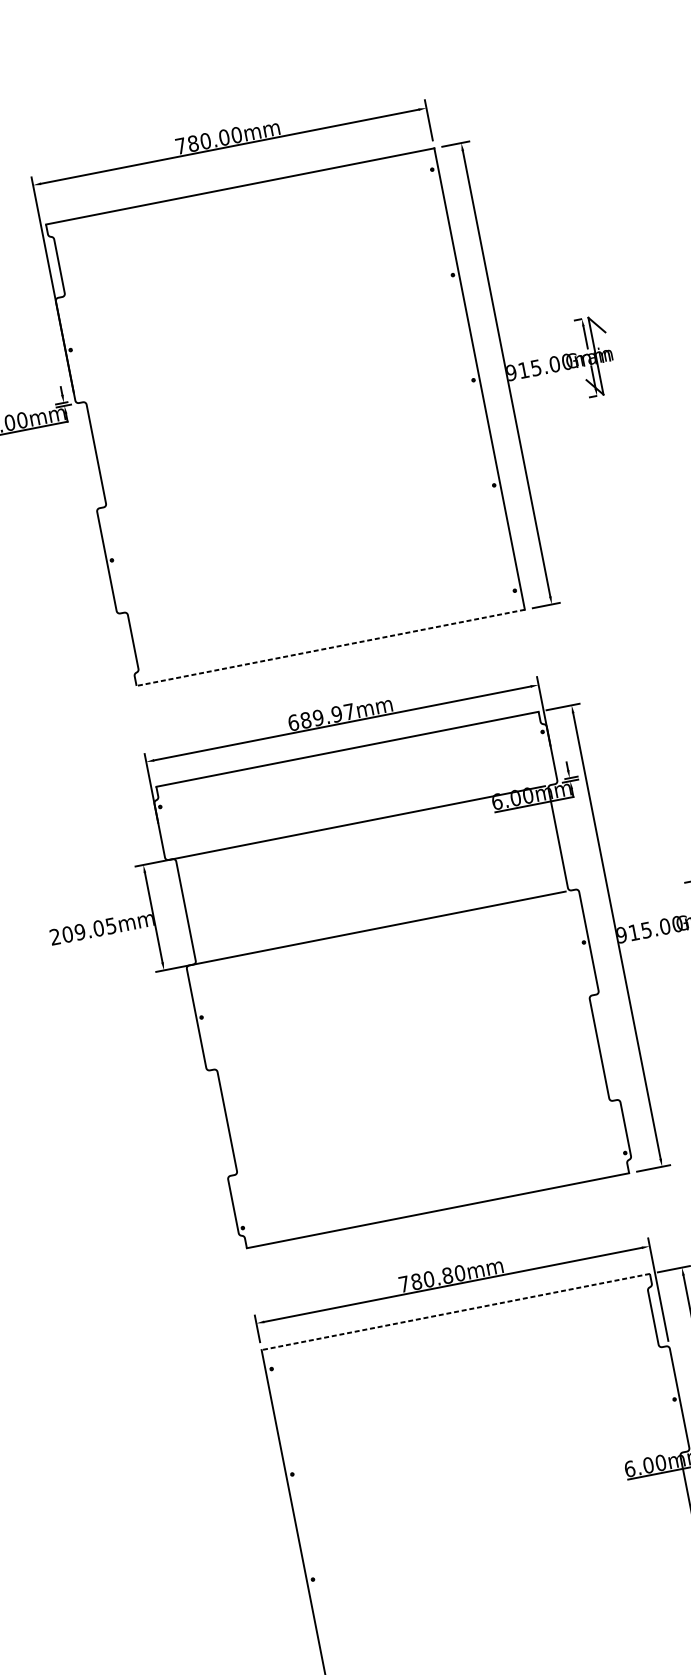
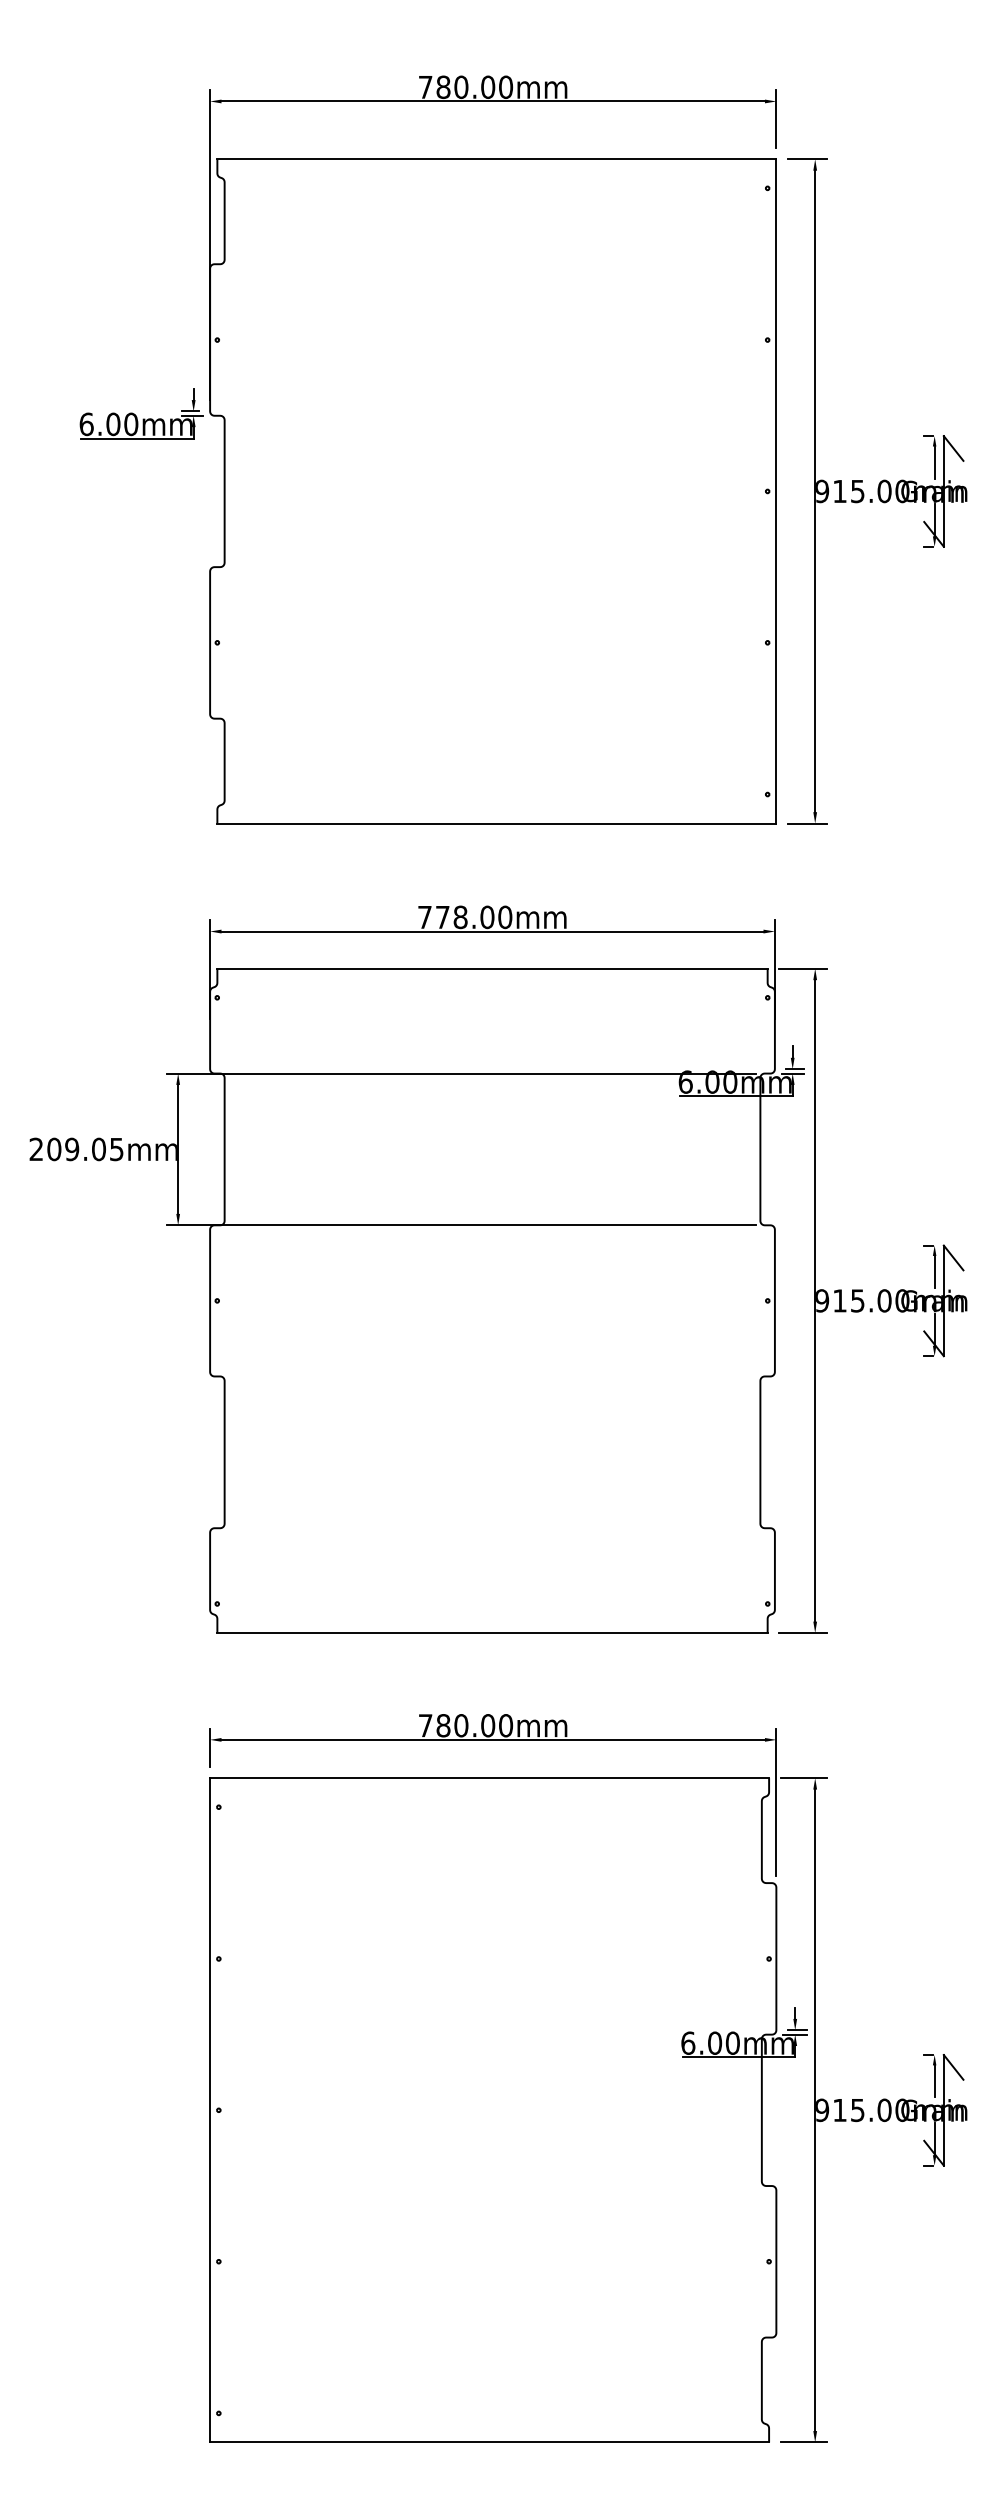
line: (330, 647) -> (496, 823), dashed -> solid
text: (321, 717) -> (465, 917), 689.97mm -> 778.00mm
text: (447, 1275) -> (488, 1725), 780.80mm -> 780.00mm
line: (455, 1312) -> (489, 1778), dashed -> solid

